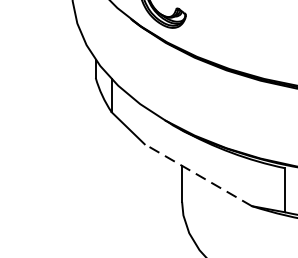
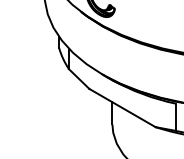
line: (198, 174) -> (122, 107), dashed -> solid

